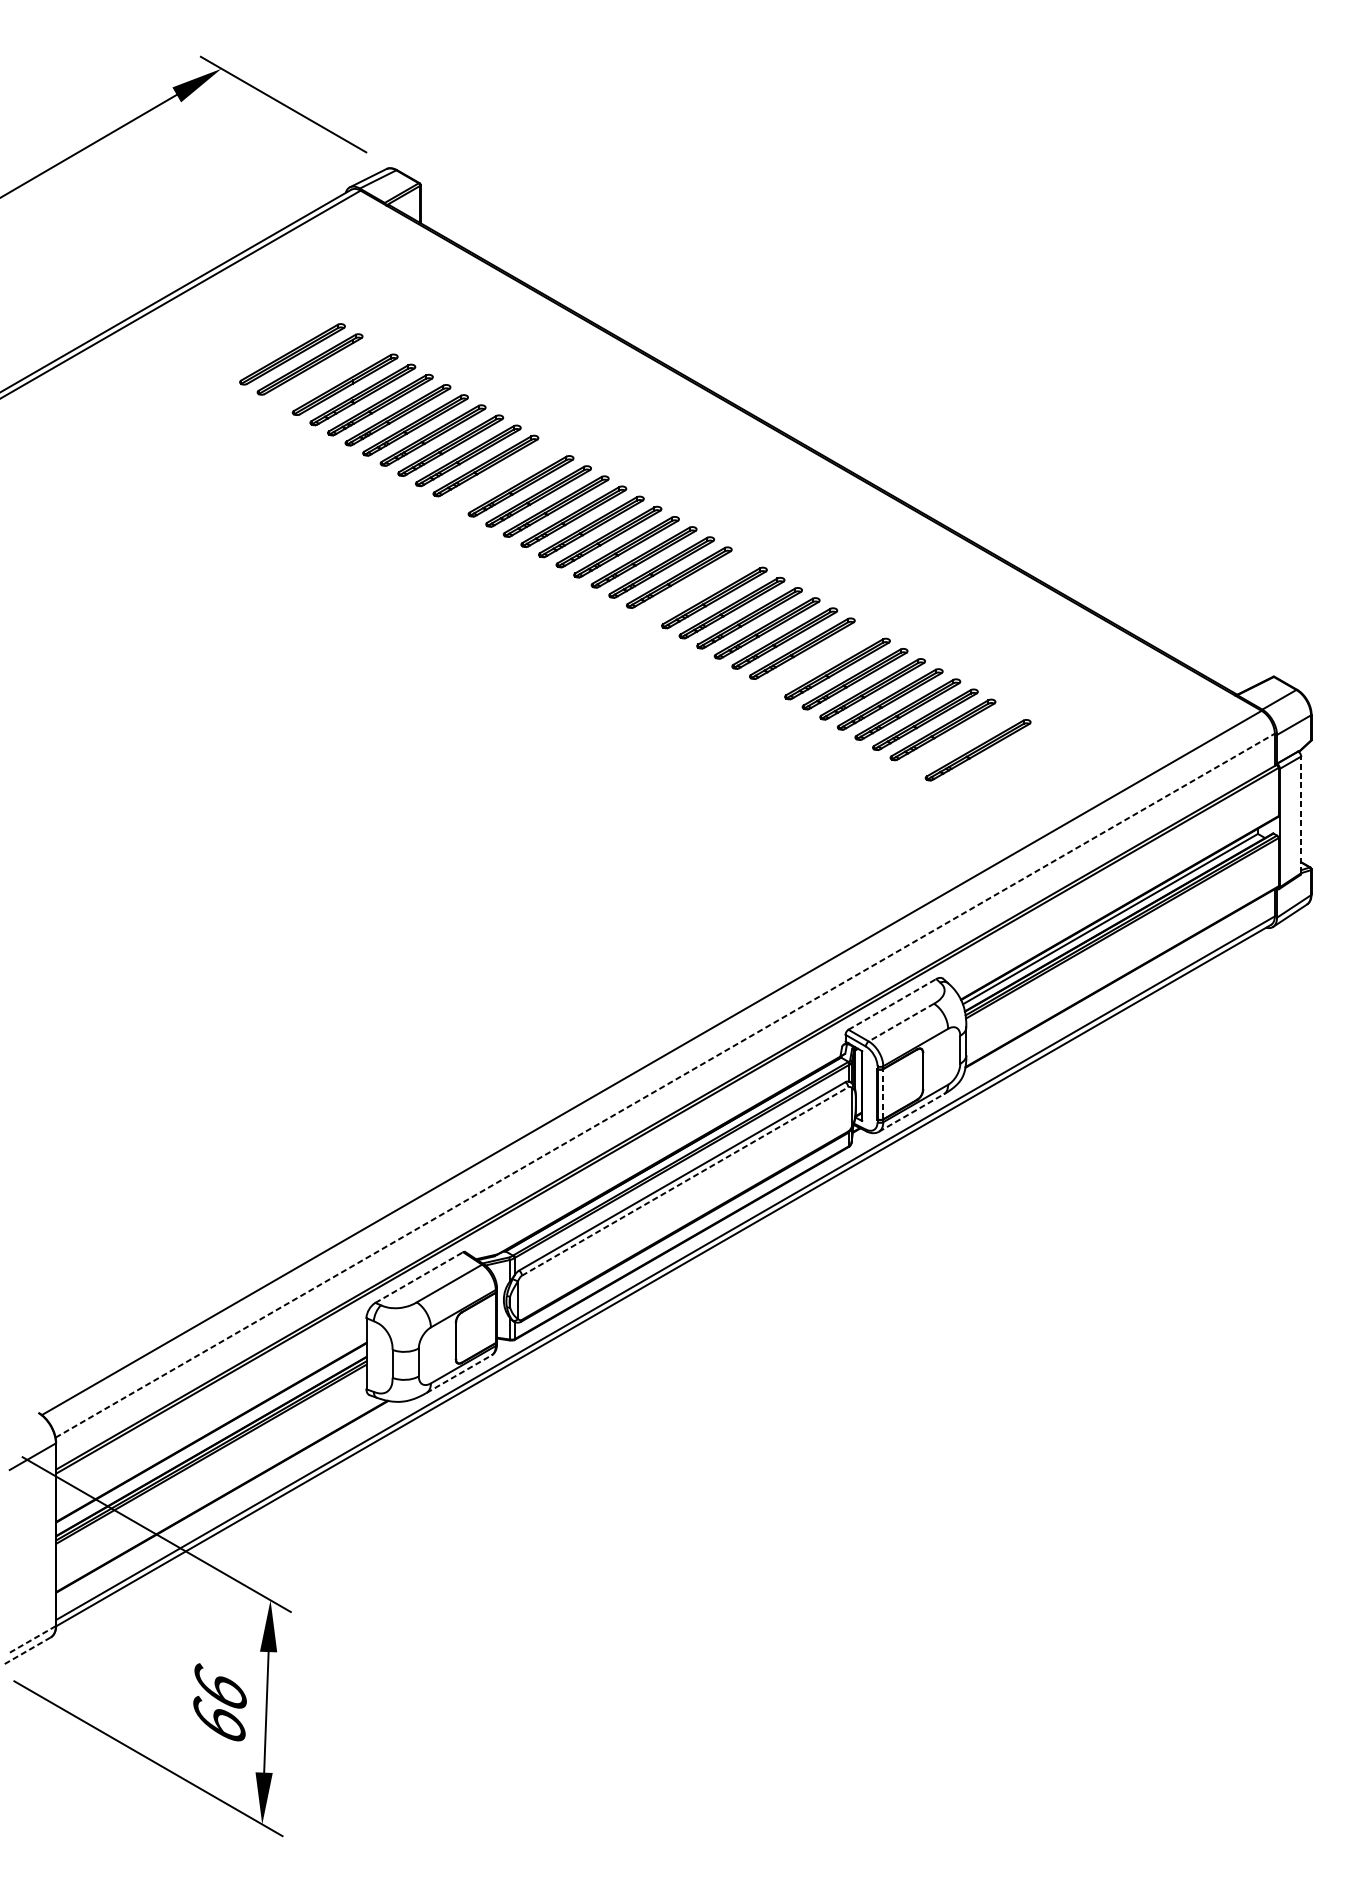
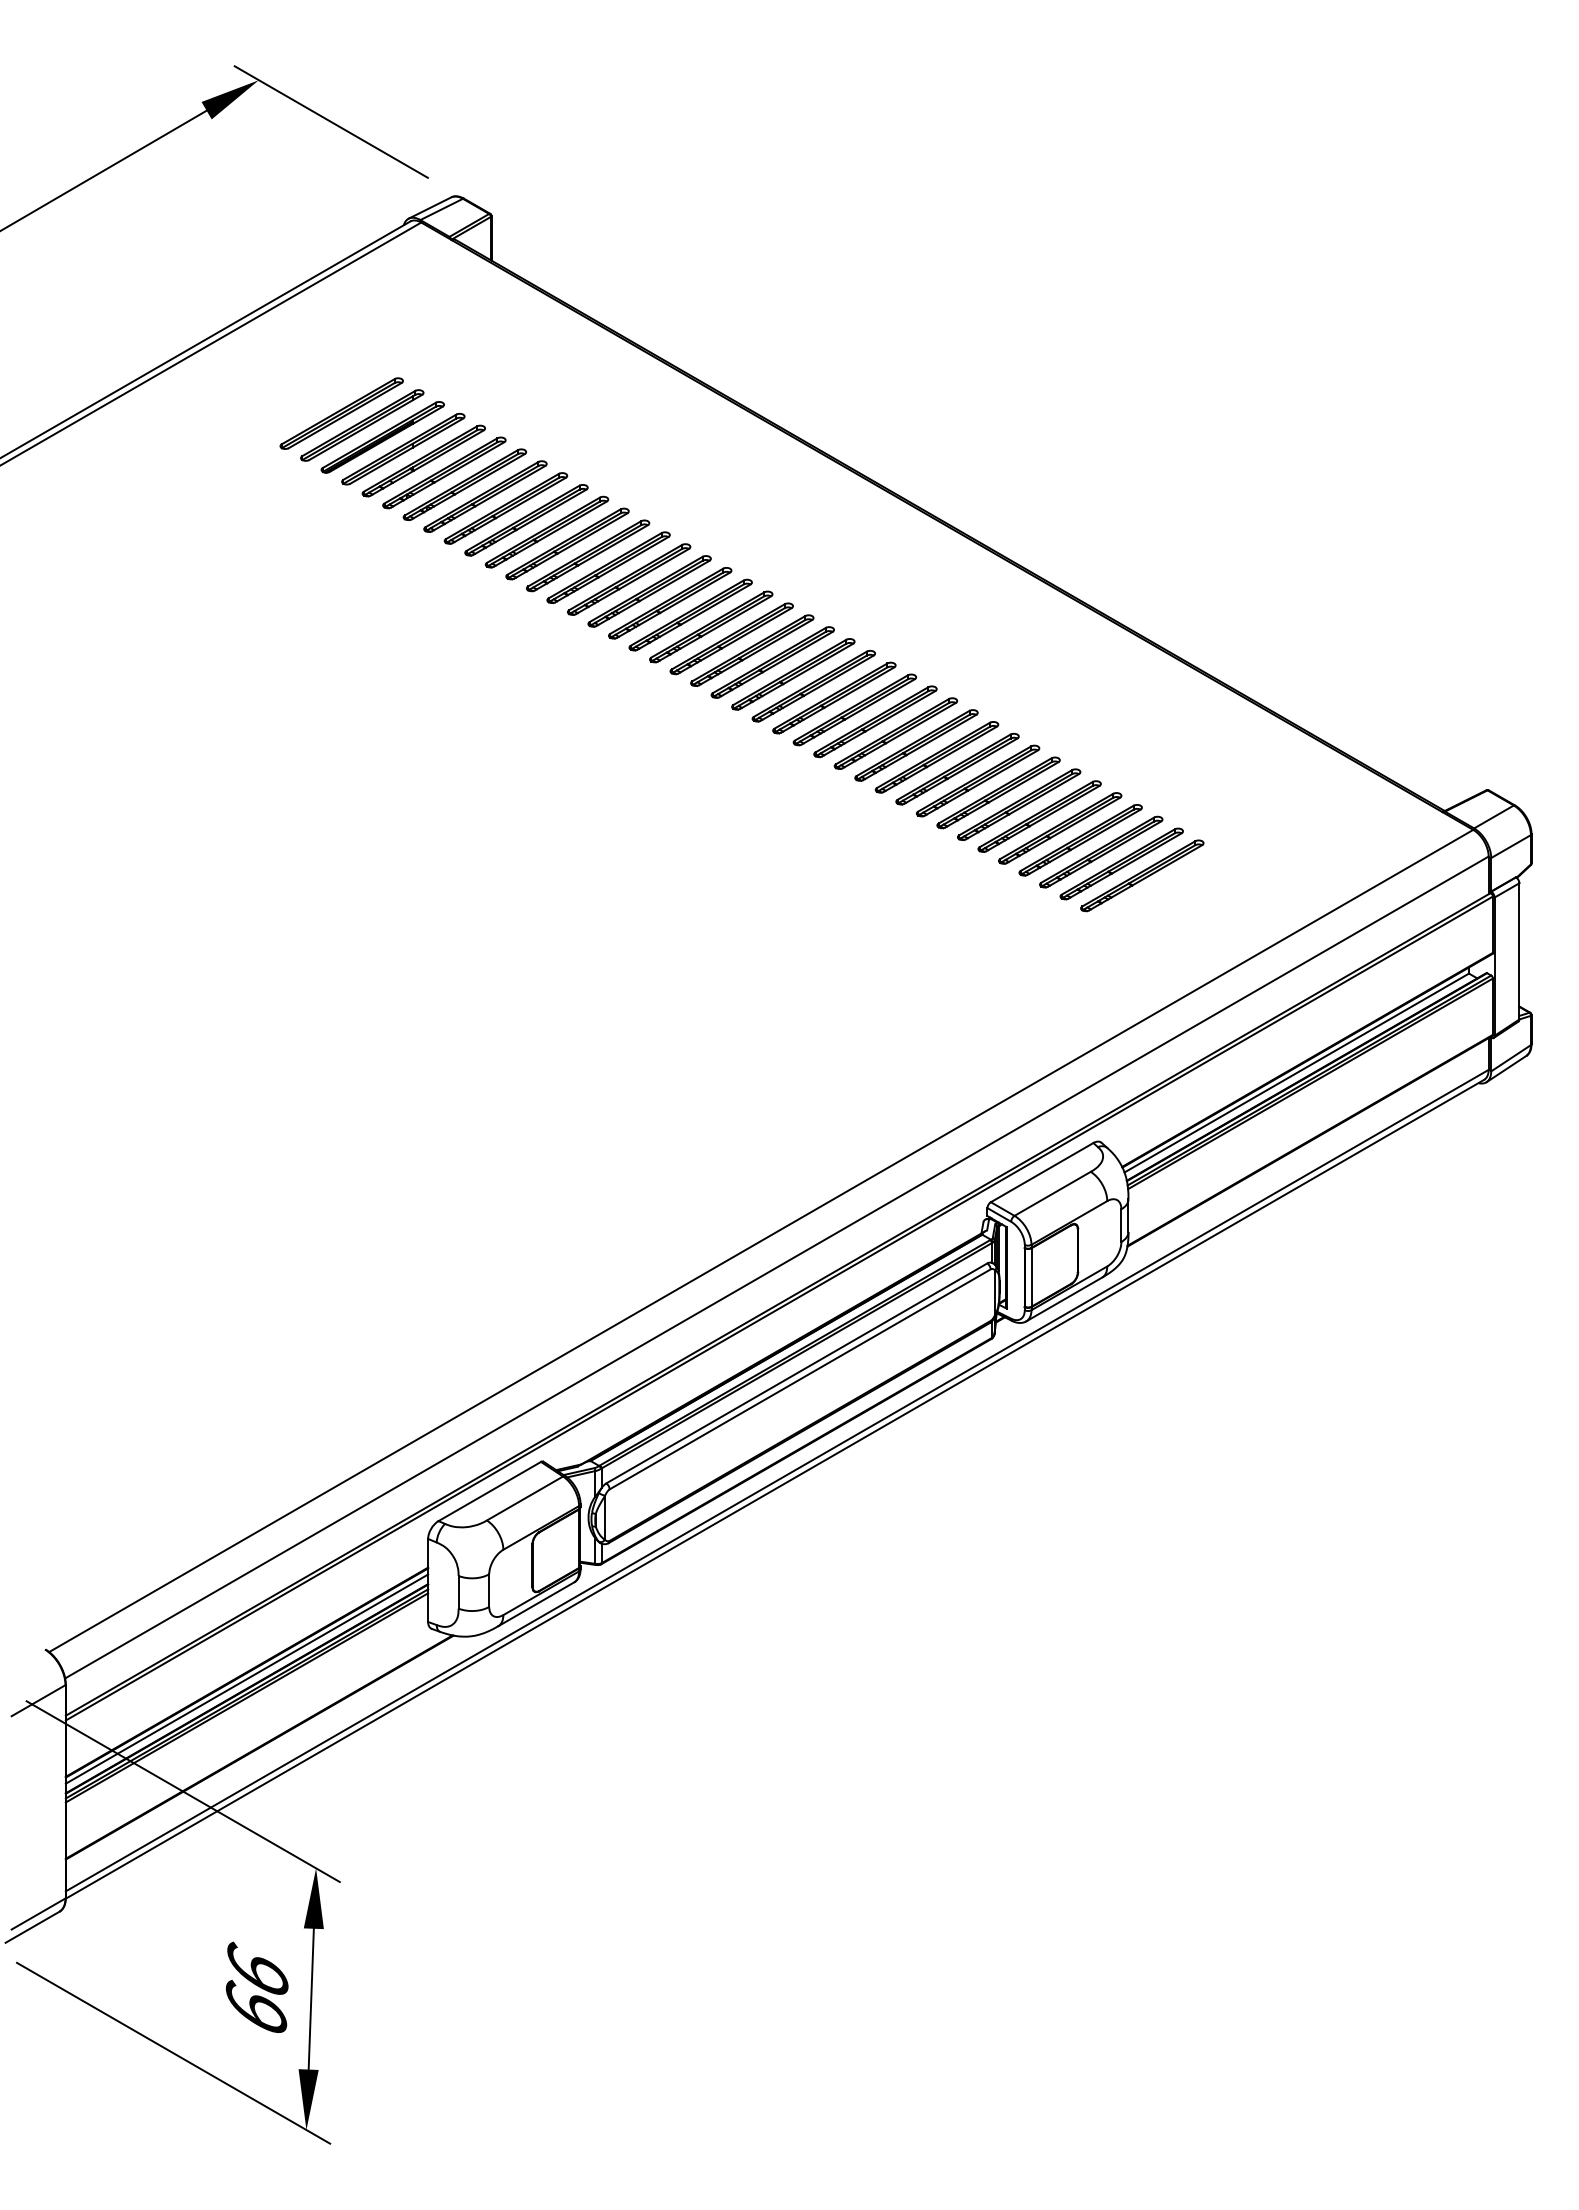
part: (327, 374) -> (382, 437), added
part: (503, 475) -> (588, 555), added
part: (696, 588) -> (813, 686), added
part: (819, 658) -> (957, 768), added
part: (960, 739) -> (1121, 863), added
line: (1301, 814) -> (1519, 950), dashed -> solid
line: (892, 1004) -> (1042, 1172), dashed -> solid
line: (901, 1023) -> (1052, 1194), dashed -> solid
line: (664, 1085) -> (776, 1267), dashed -> solid
line: (883, 1093) -> (1031, 1276), dashed -> solid
line: (911, 1113) -> (1064, 1299), dashed -> solid
line: (685, 1181) -> (800, 1379), dashed -> solid
line: (419, 1277) -> (490, 1491), dashed -> solid
line: (459, 1374) -> (536, 1604), dashed -> solid
line: (210, 1437) -> (246, 1678), added
line: (32, 1639) -> (38, 1914), dashed -> solid
line: (27, 1650) -> (32, 1927), dashed -> solid

